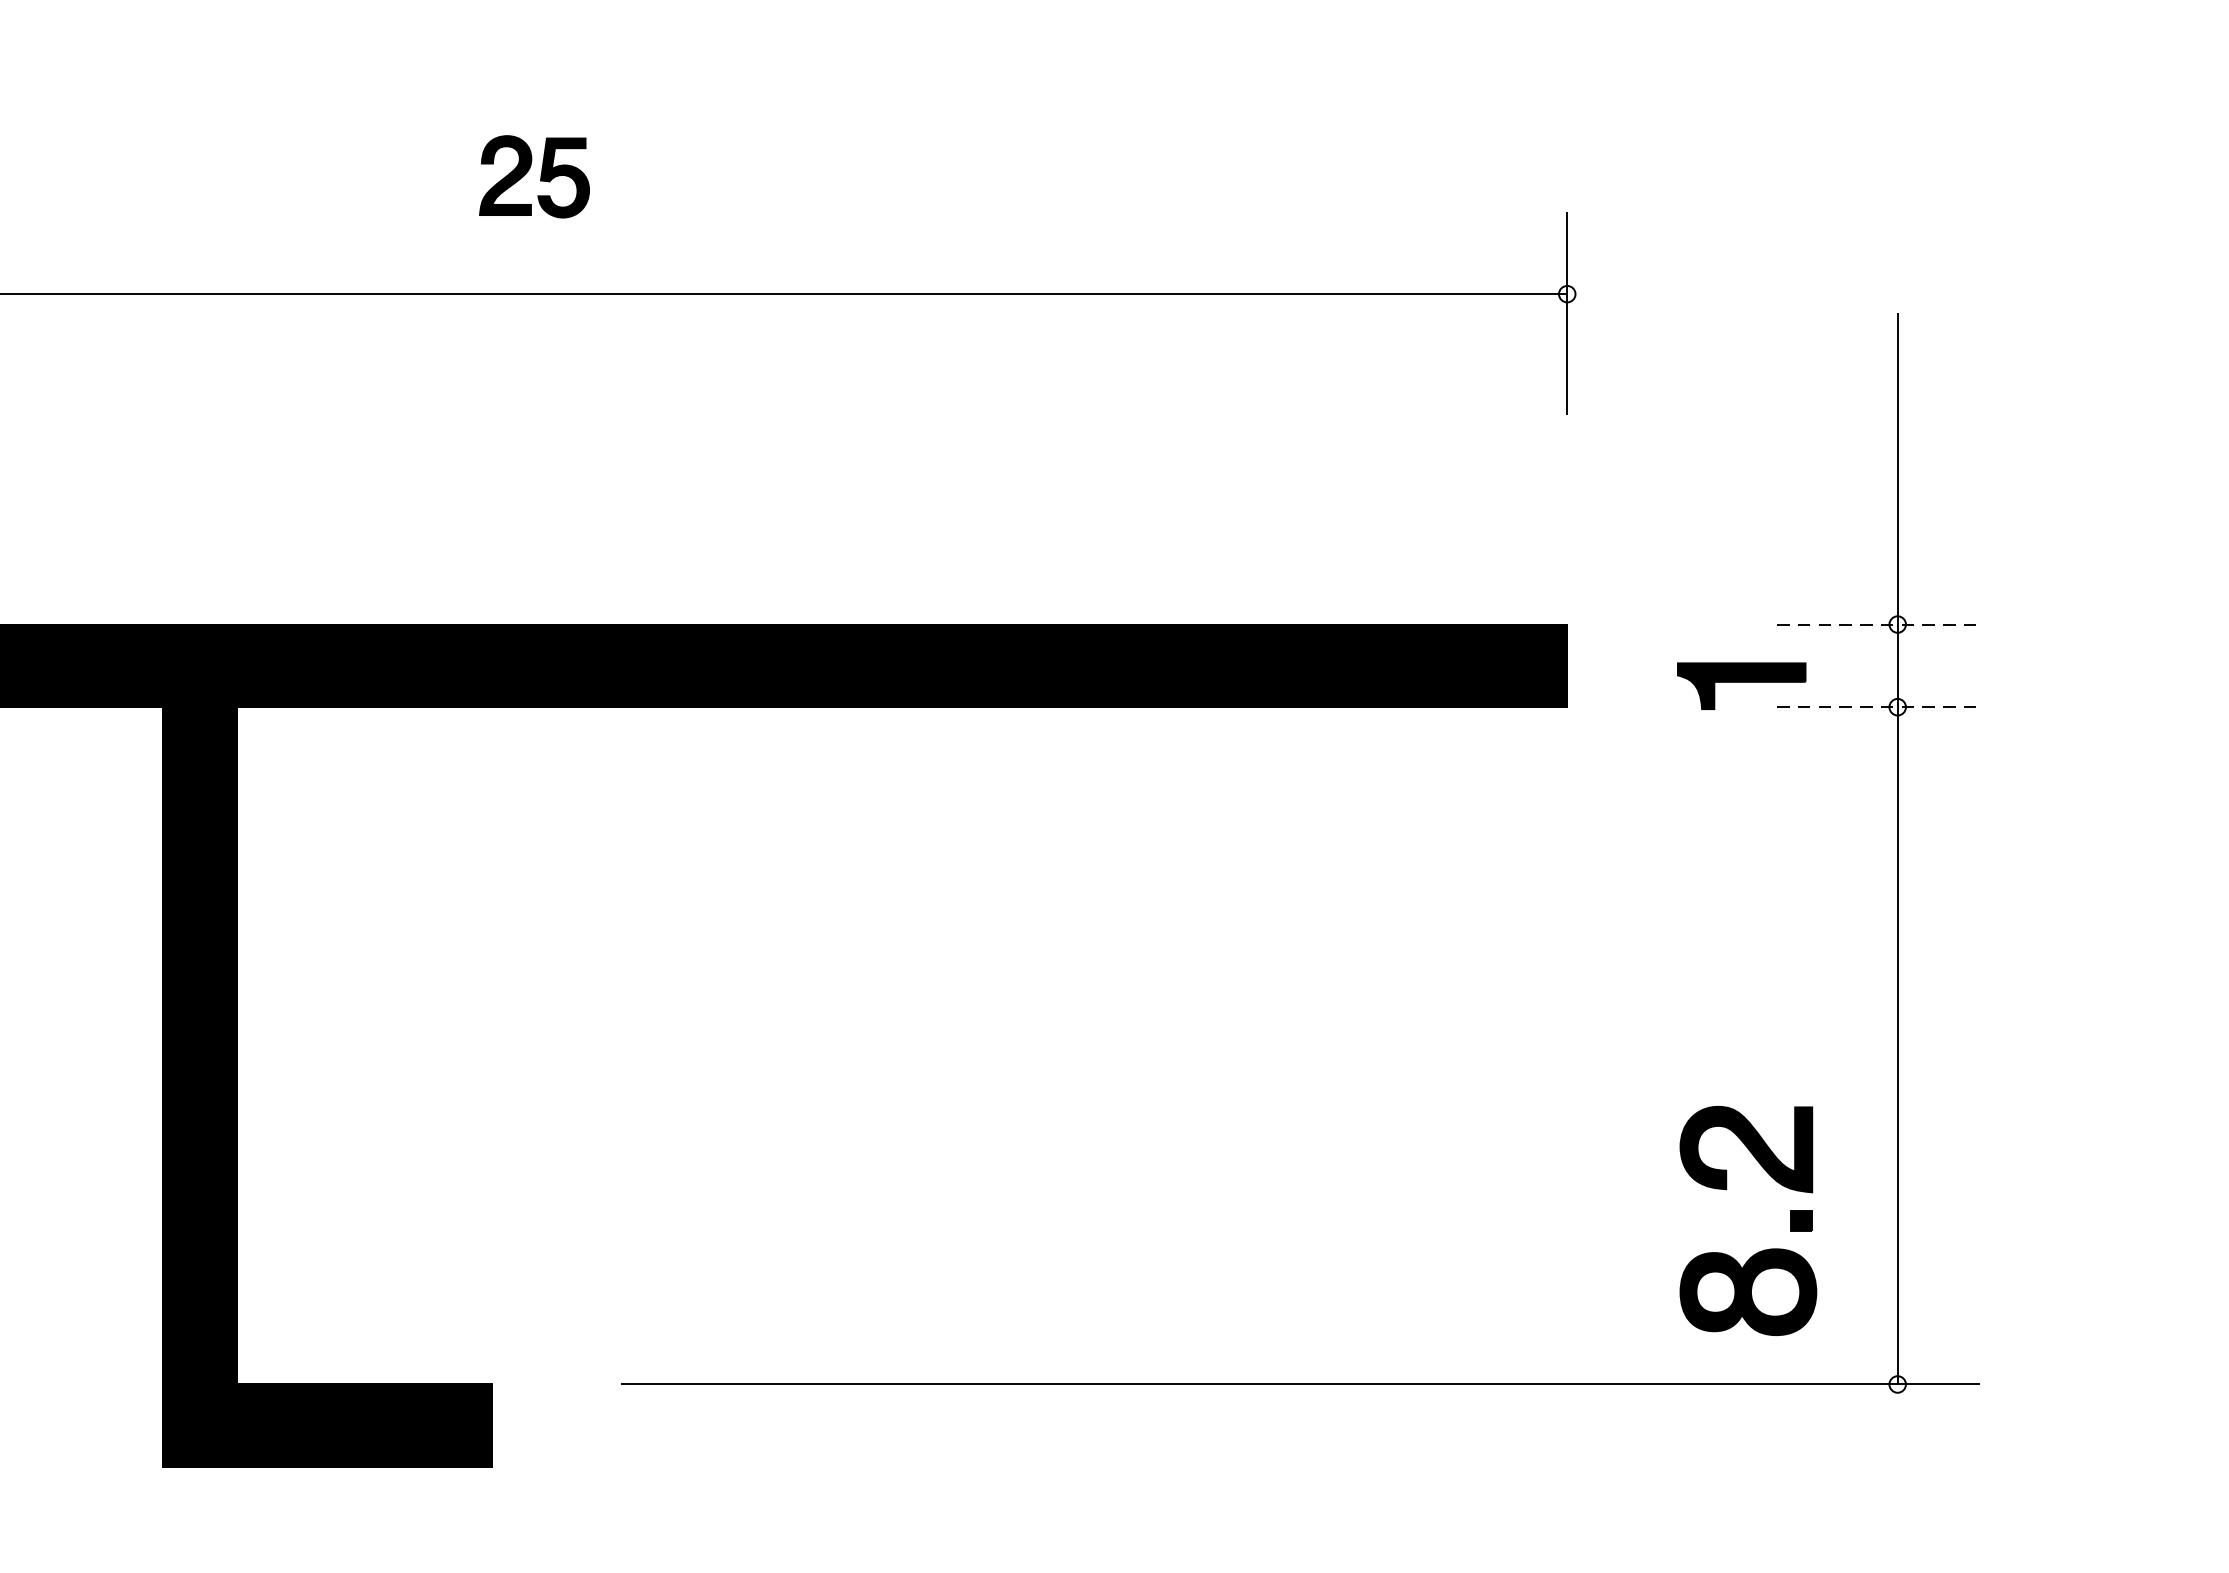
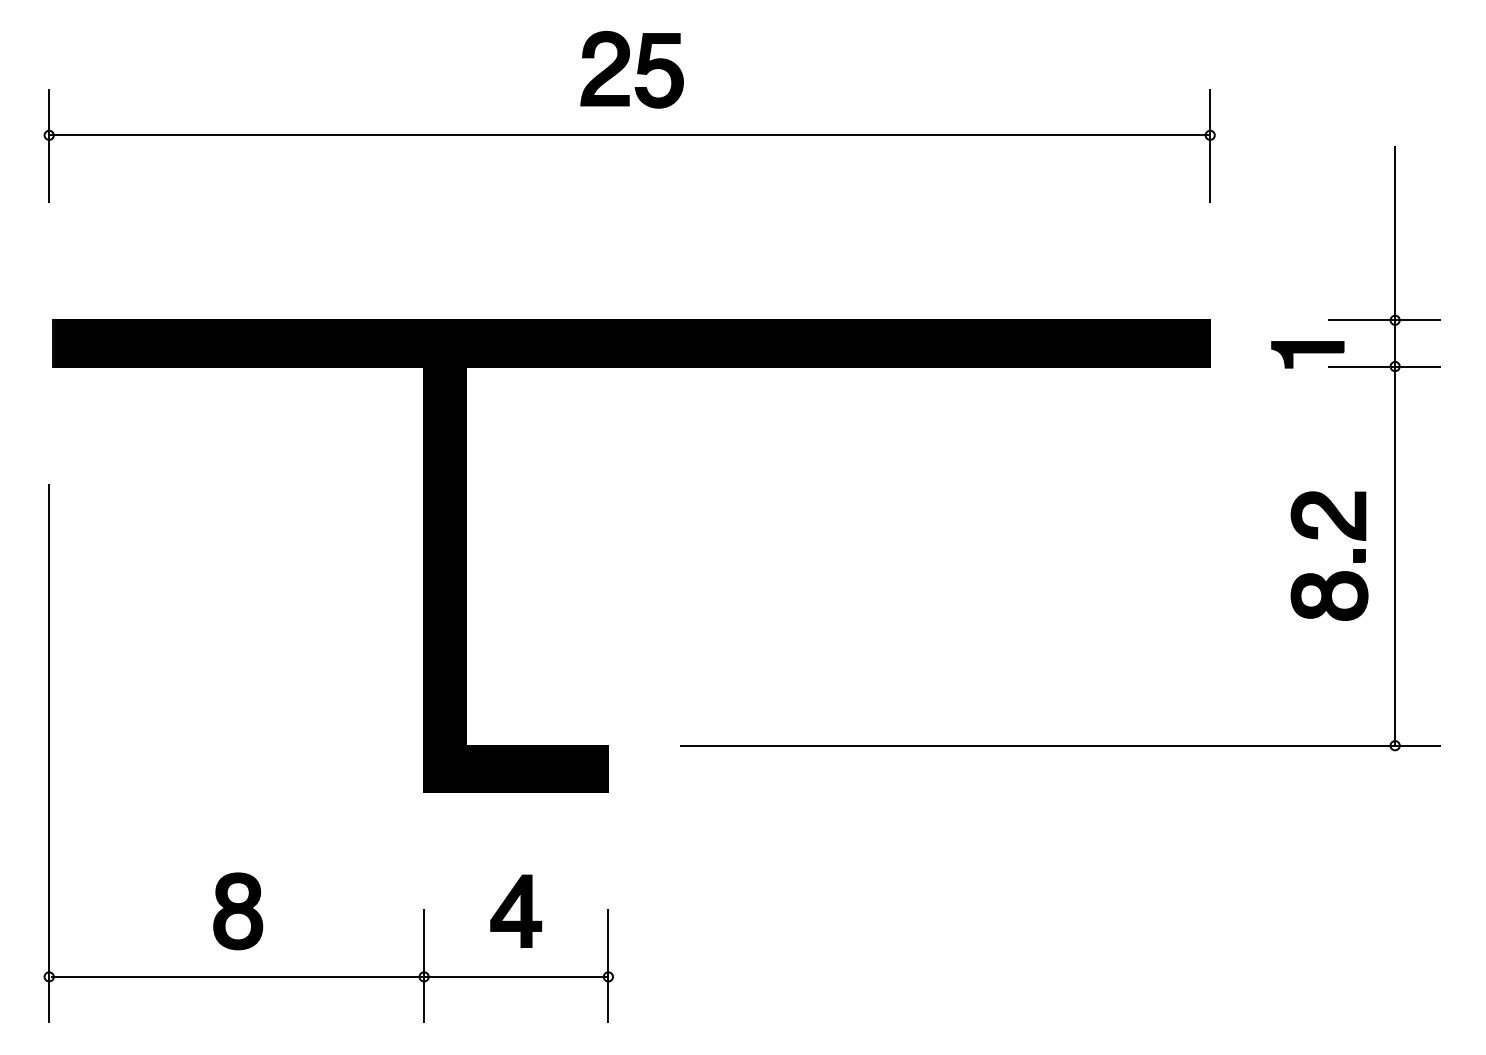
part: (533, 176) -> (631, 69), size x1.67
line: (1878, 624) -> (1384, 320), dashed -> solid
line: (1878, 707) -> (1384, 366), dashed -> solid
part: (1758, 1250) -> (1335, 572), moved

